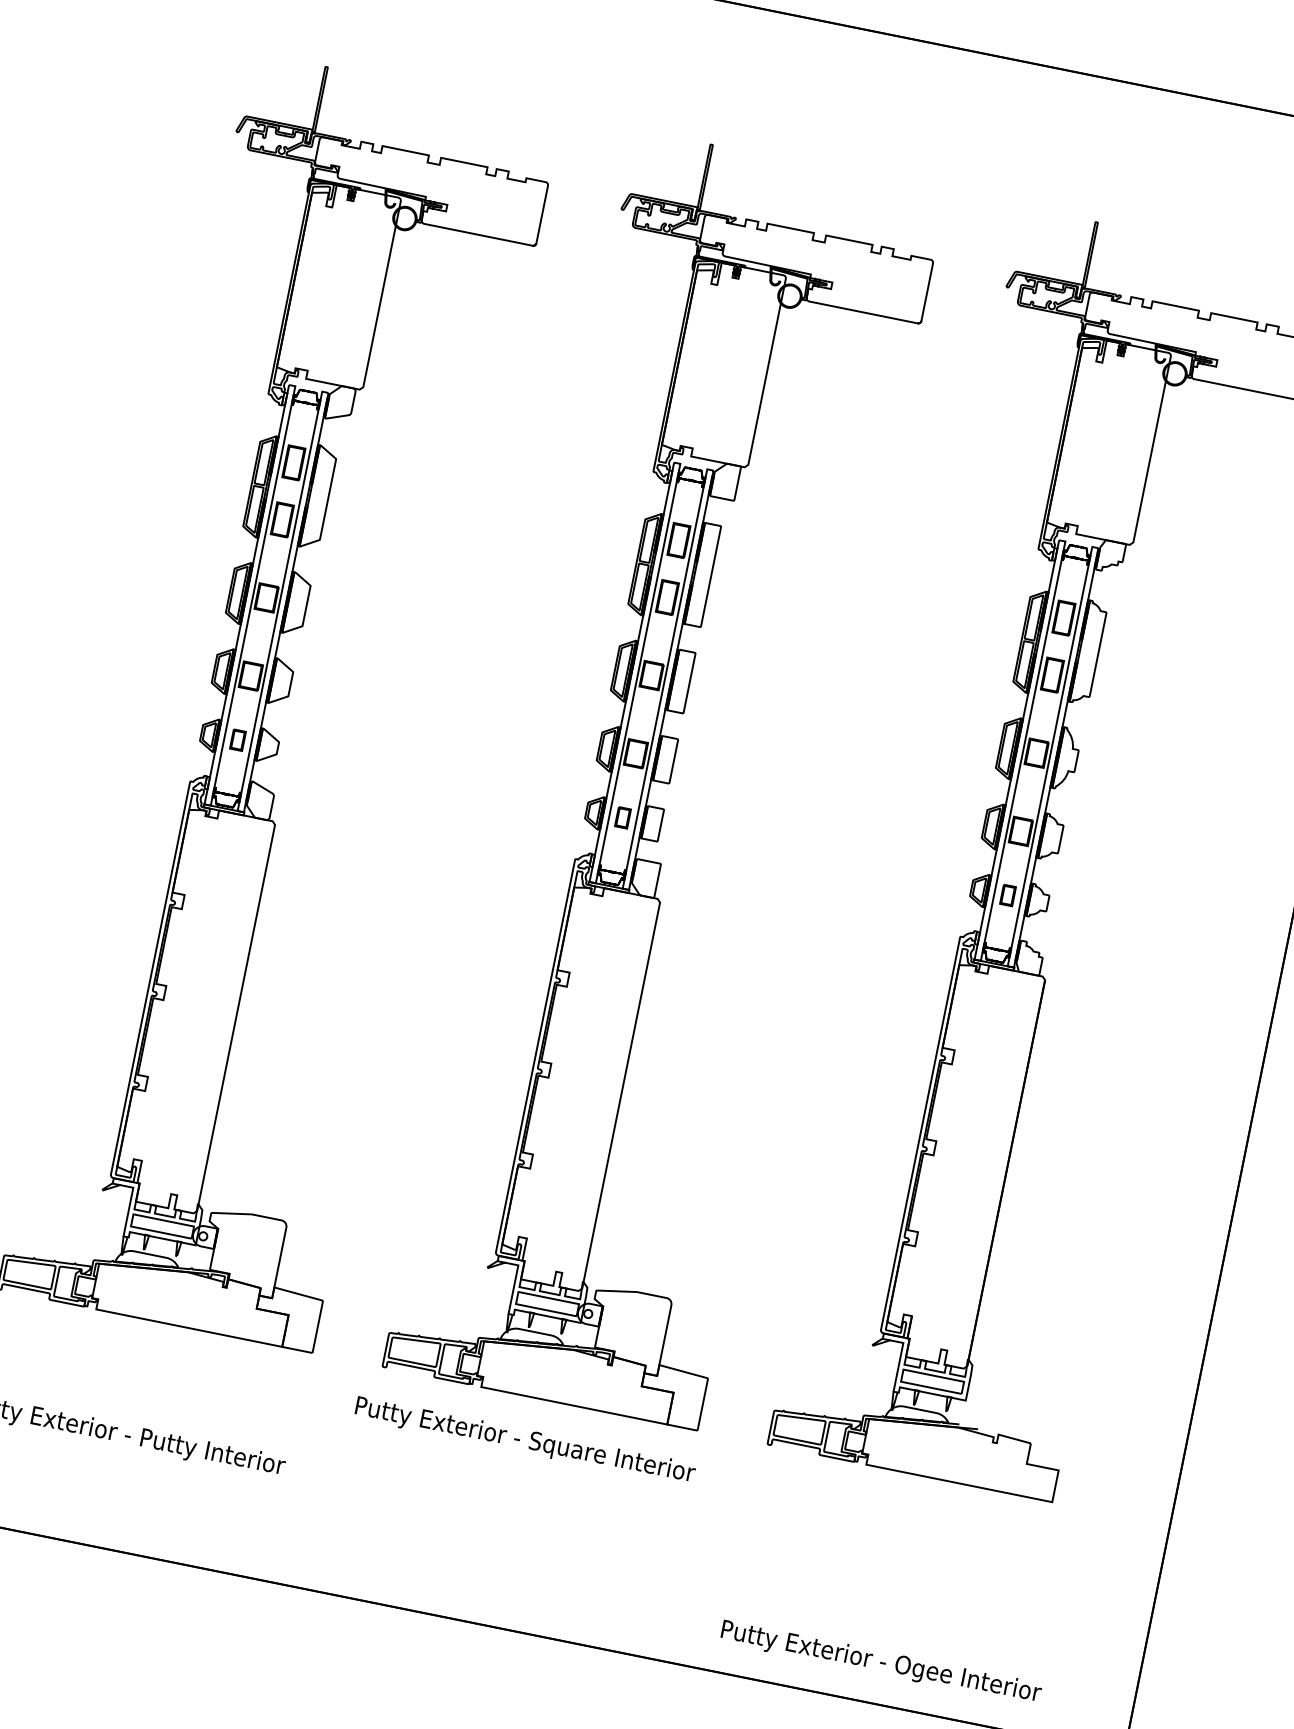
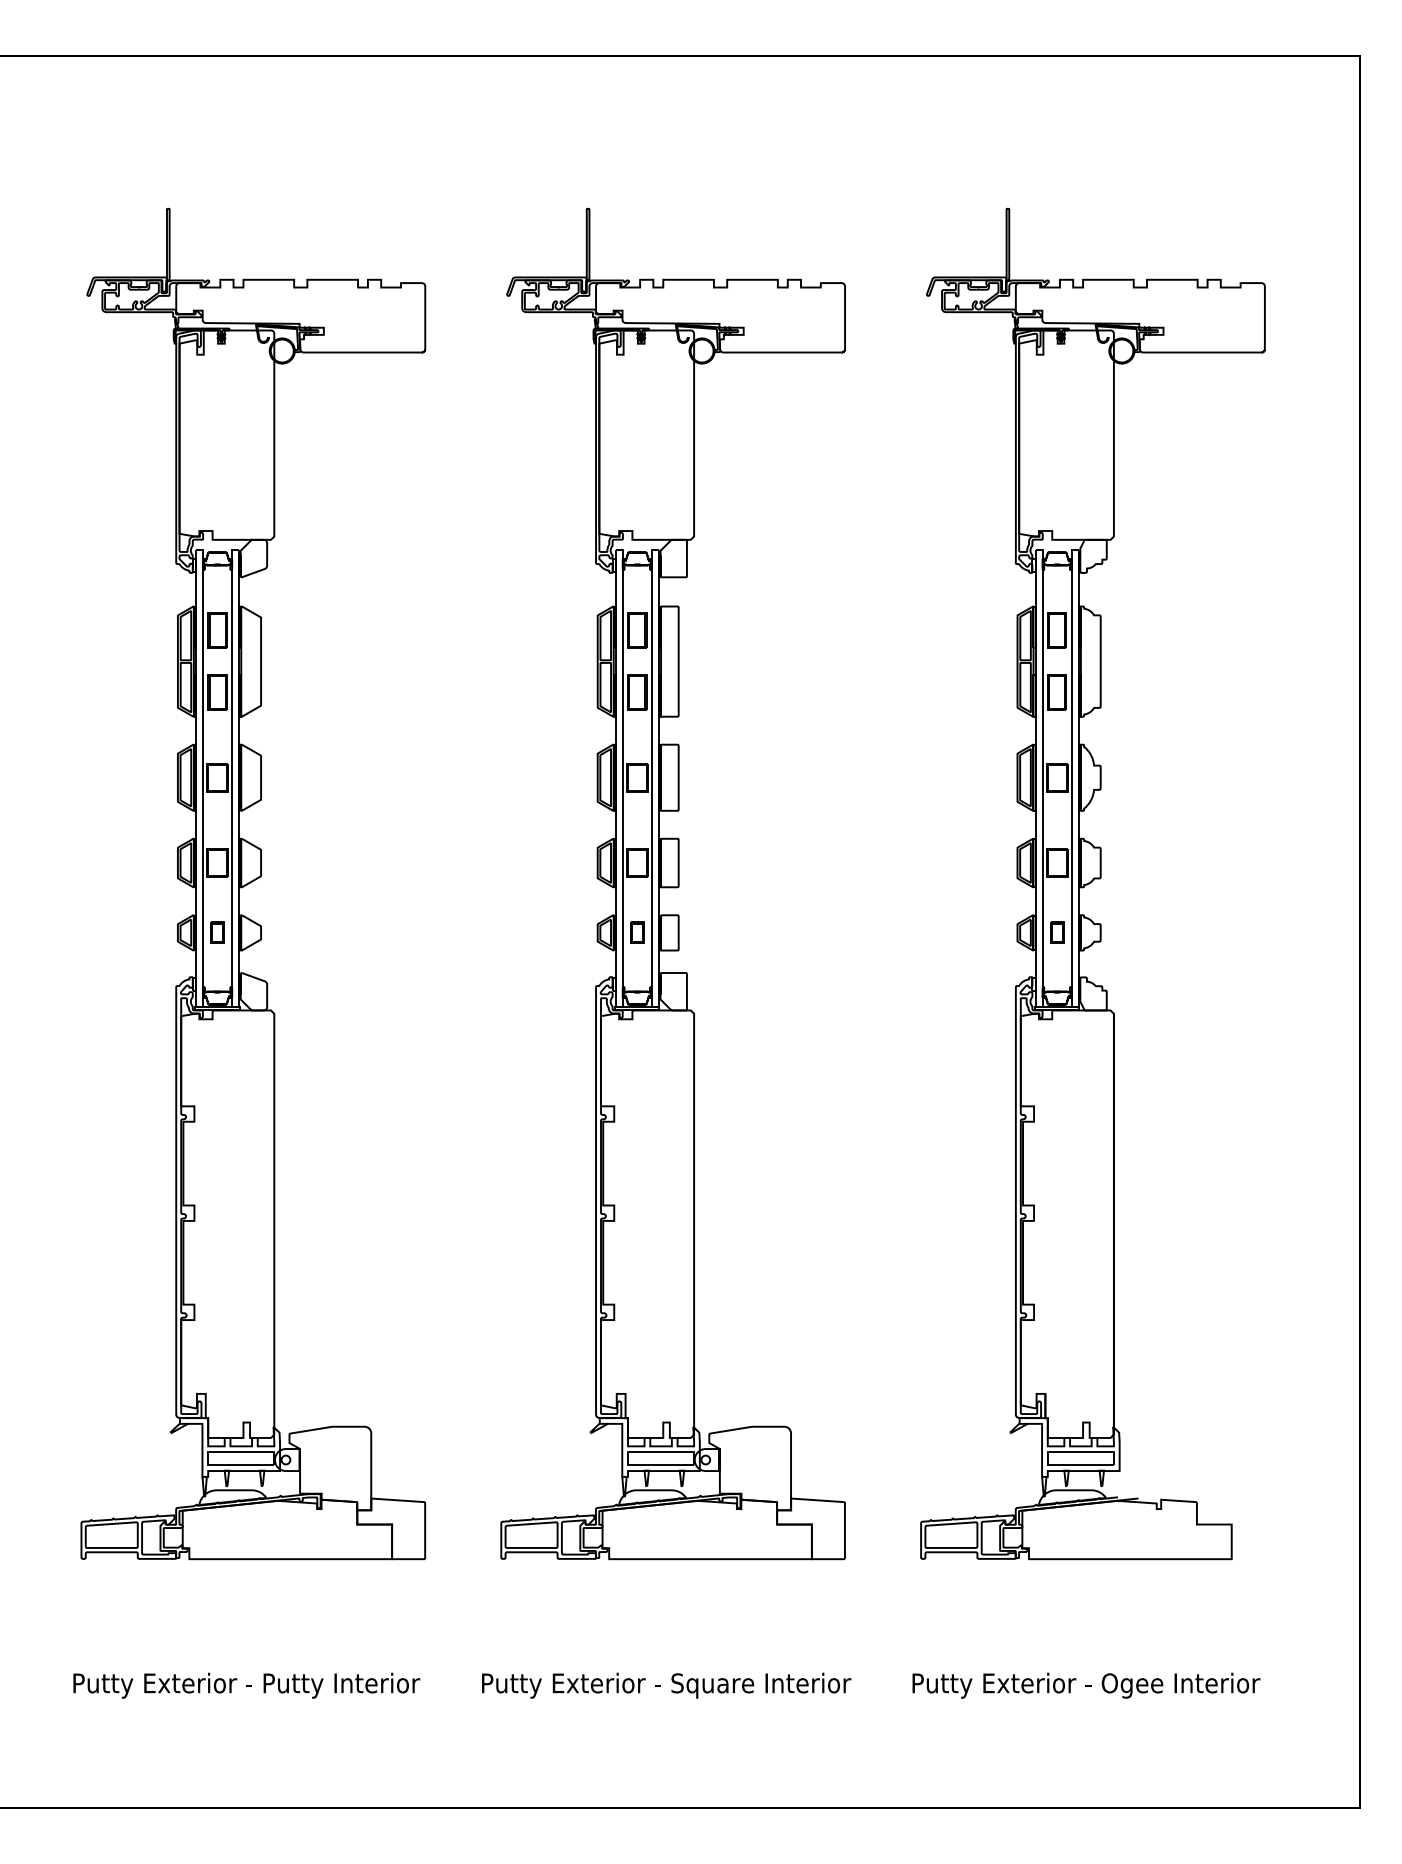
text: (525, 1441) -> (666, 1685), moved
text: (881, 1662) -> (1086, 1685), moved

